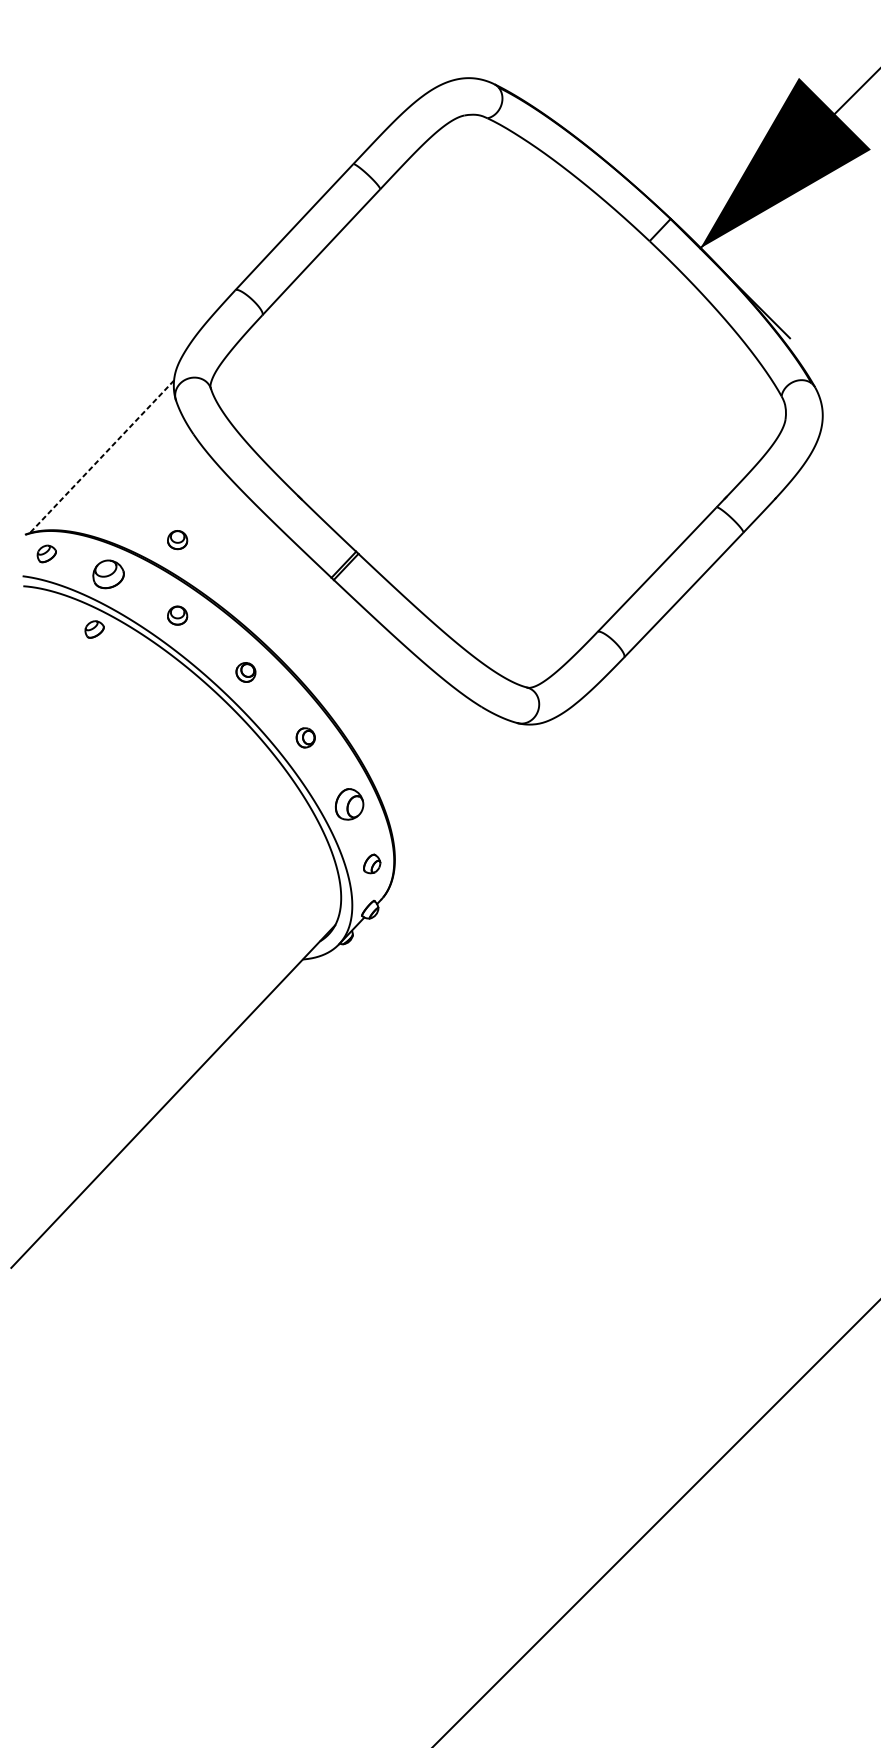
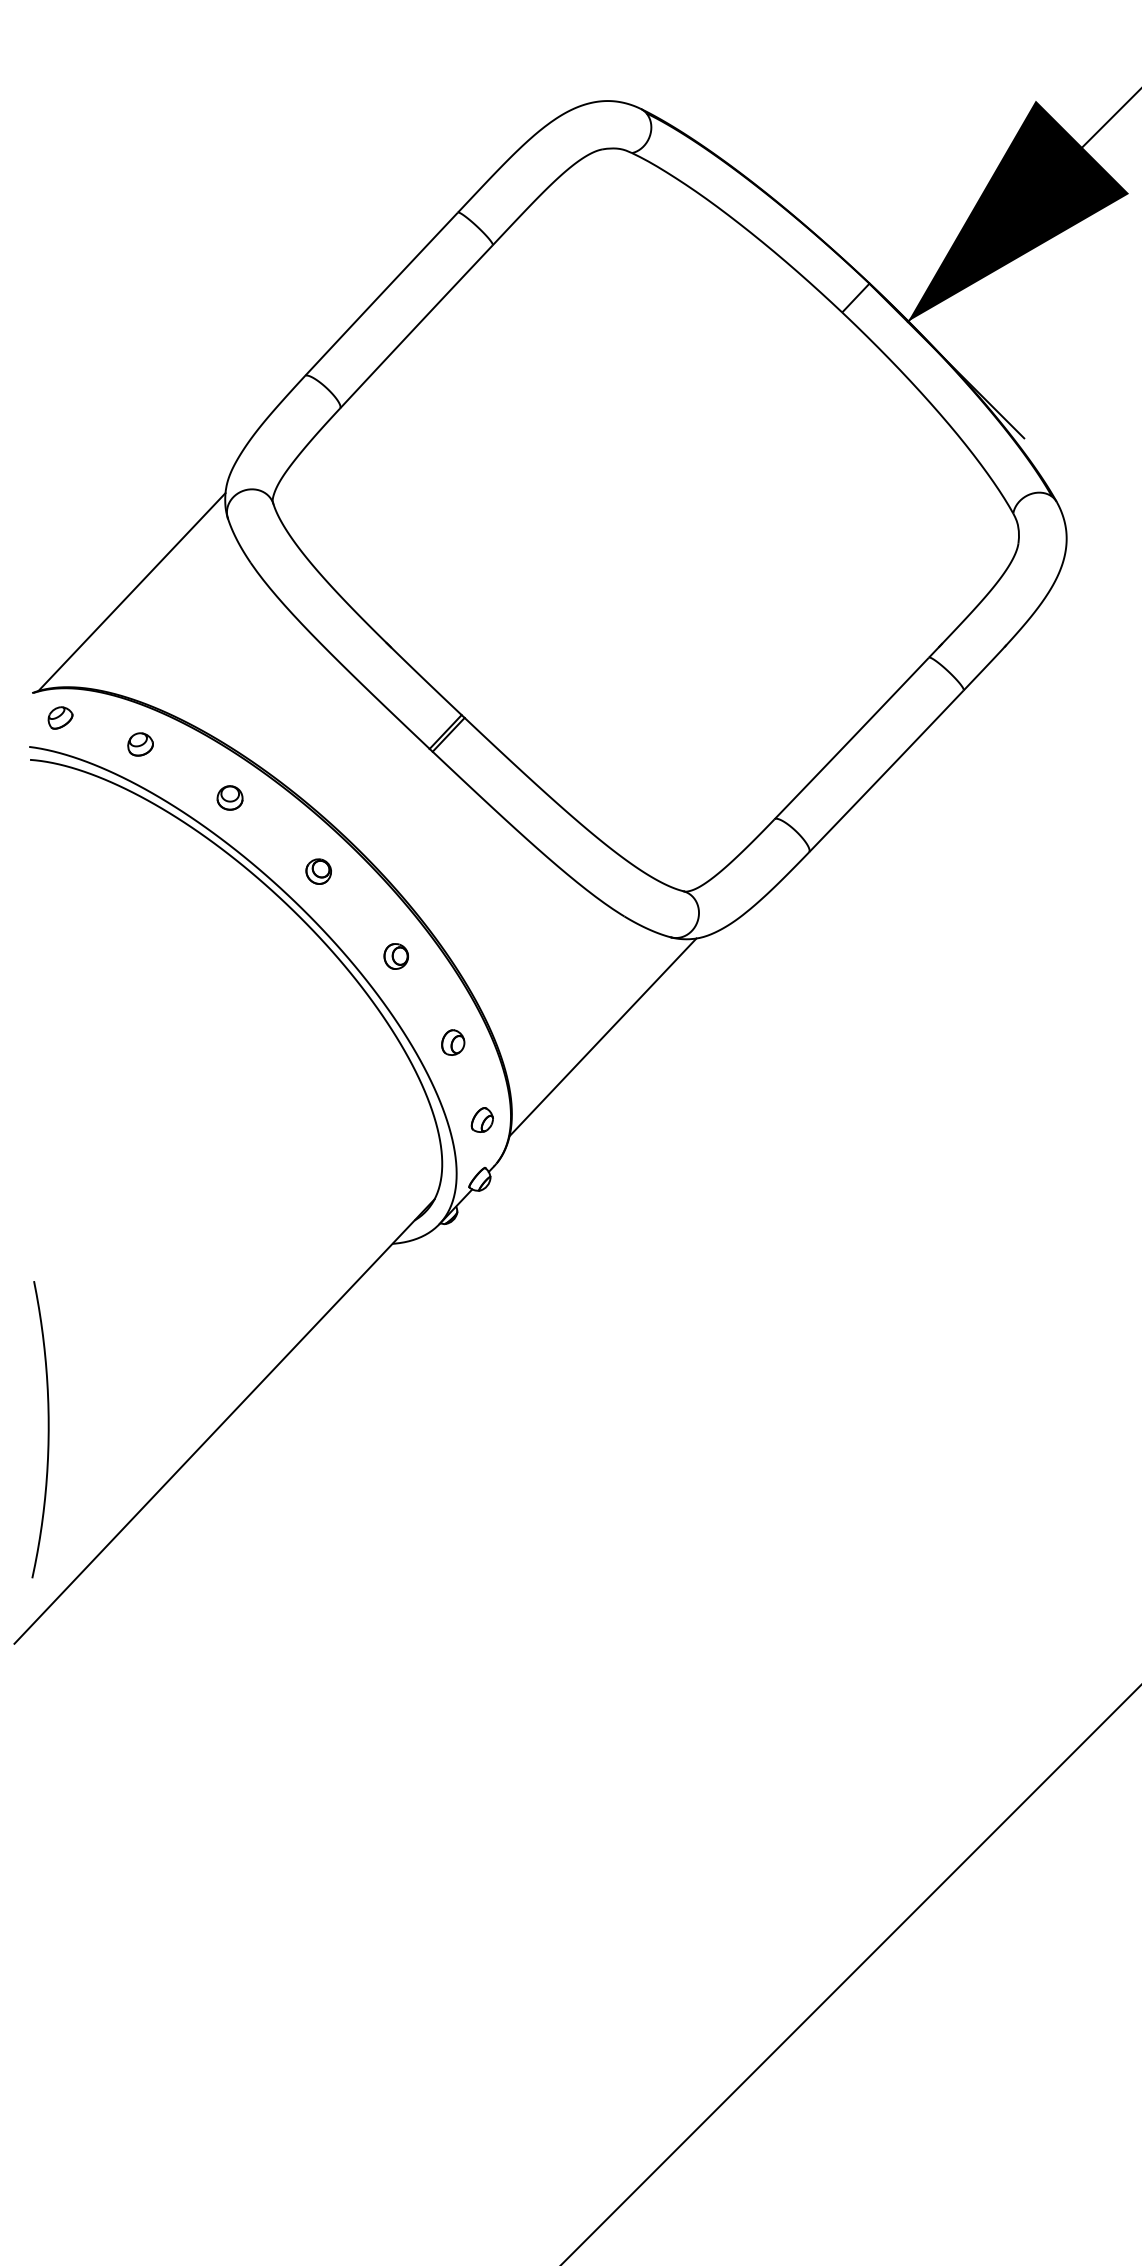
line: (101, 457) -> (131, 592), dashed -> solid
part: (177, 539) -> (229, 699), removed
part: (108, 574) -> (140, 744), size x0.62
part: (94, 629) -> (122, 815), removed
line: (464, 800) -> (602, 1037), added
part: (349, 804) -> (453, 1042), size x0.62
curve: (36, 1102) -> (47, 1429), added

